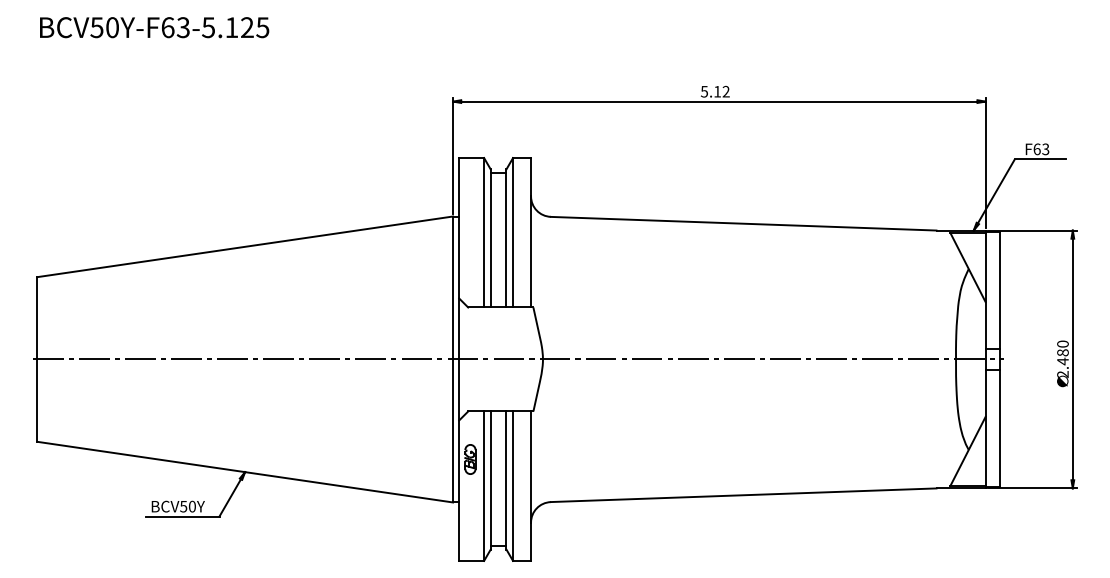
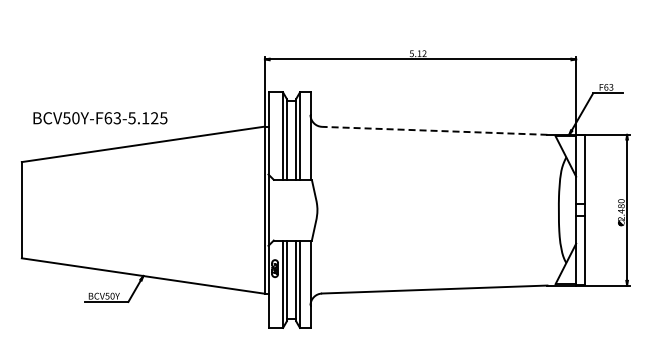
text: (154, 28) -> (100, 118), moved
line: (743, 223) -> (434, 130), solid -> dashed
line: (517, 360) -> (302, 210), removed

